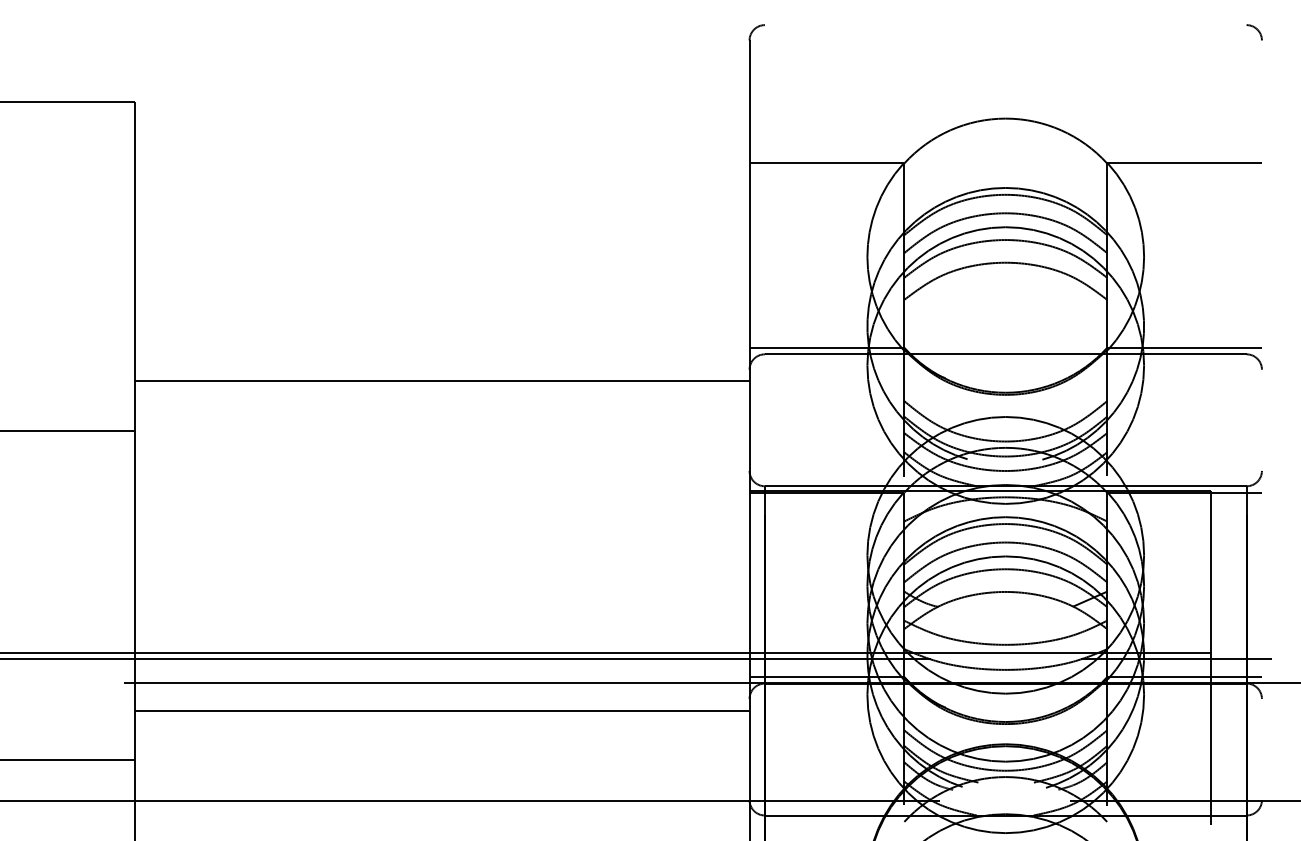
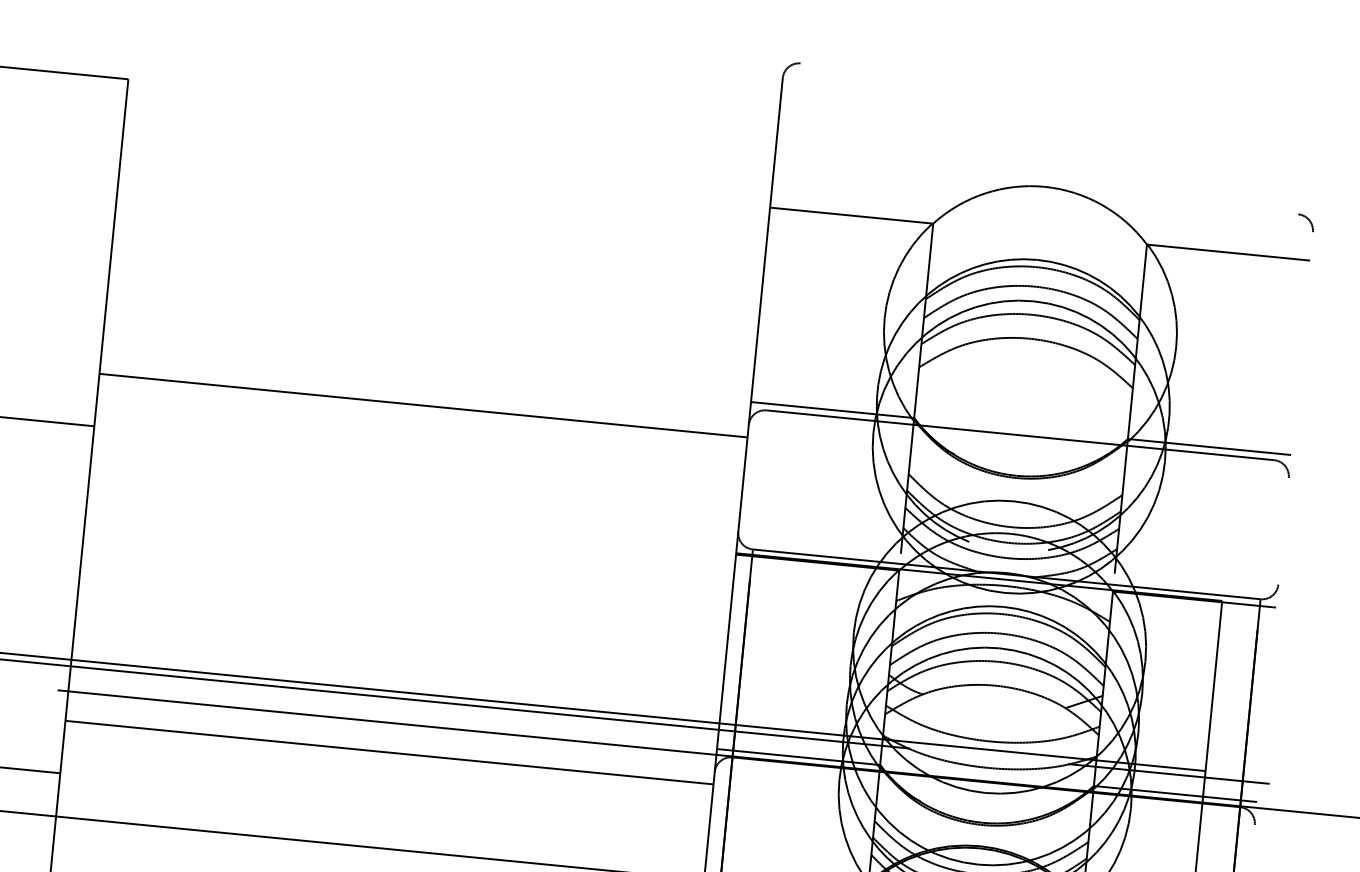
arc: (1256, 30) -> (1308, 221), moved

